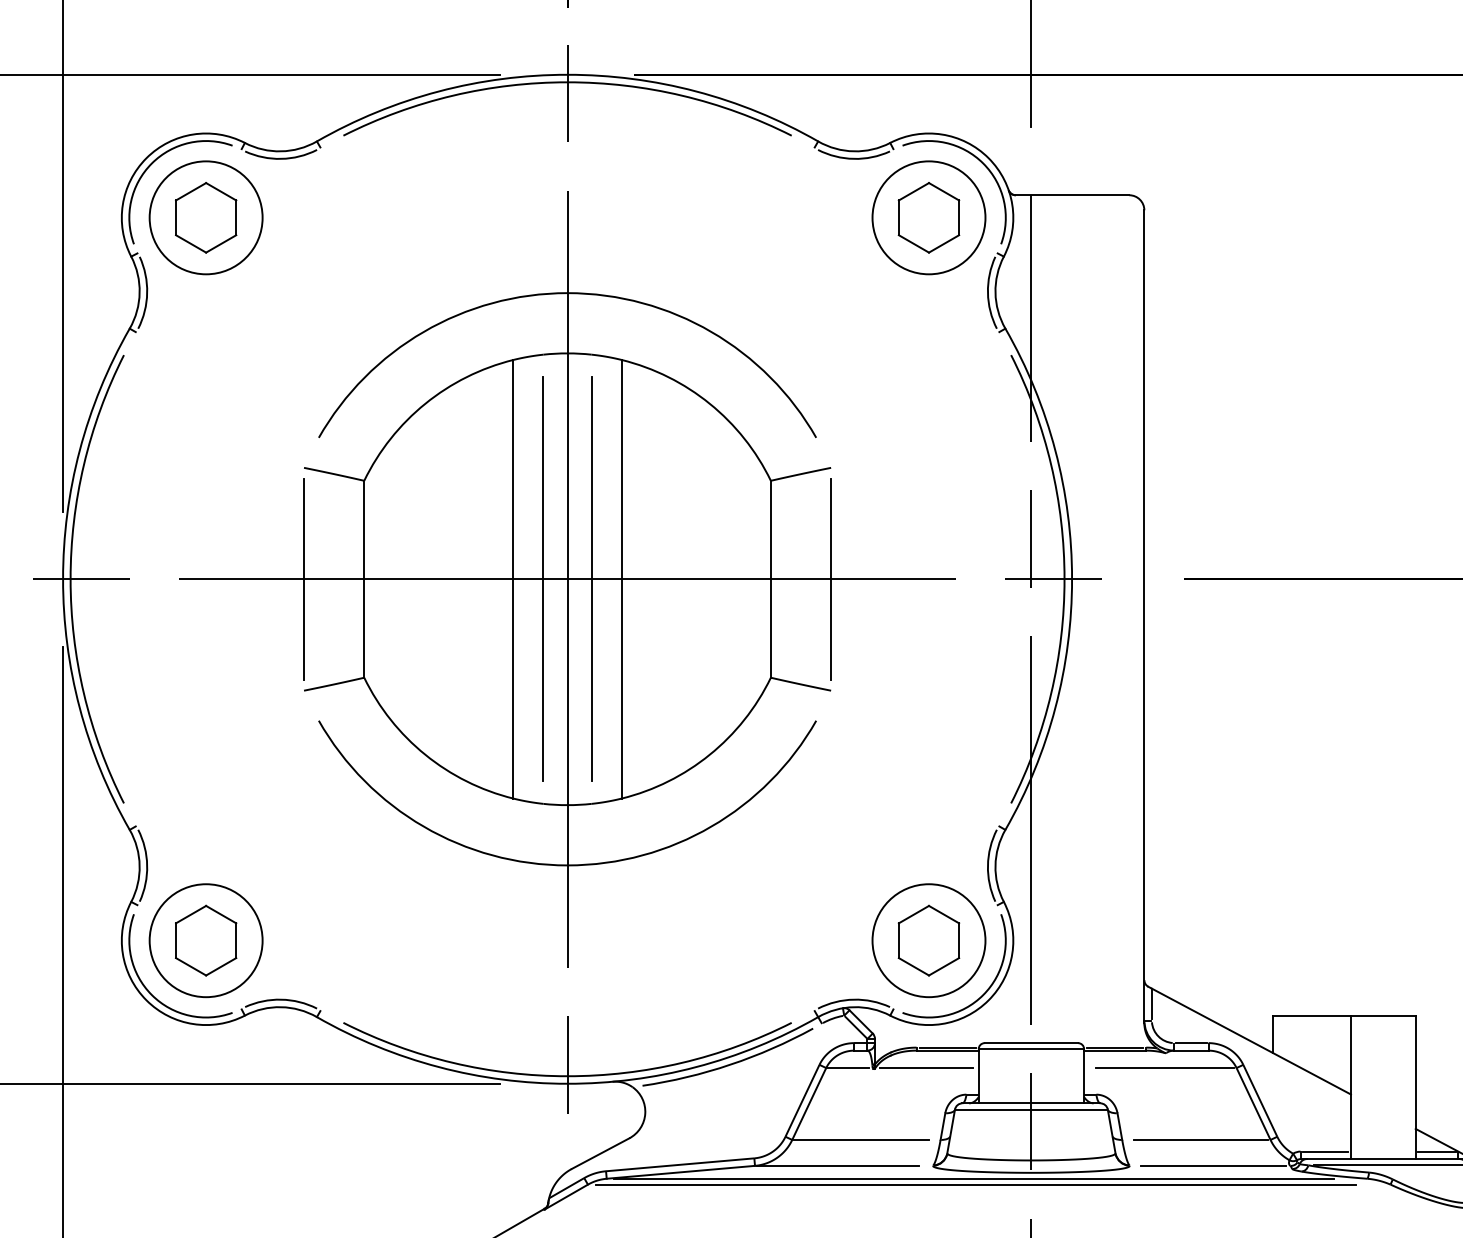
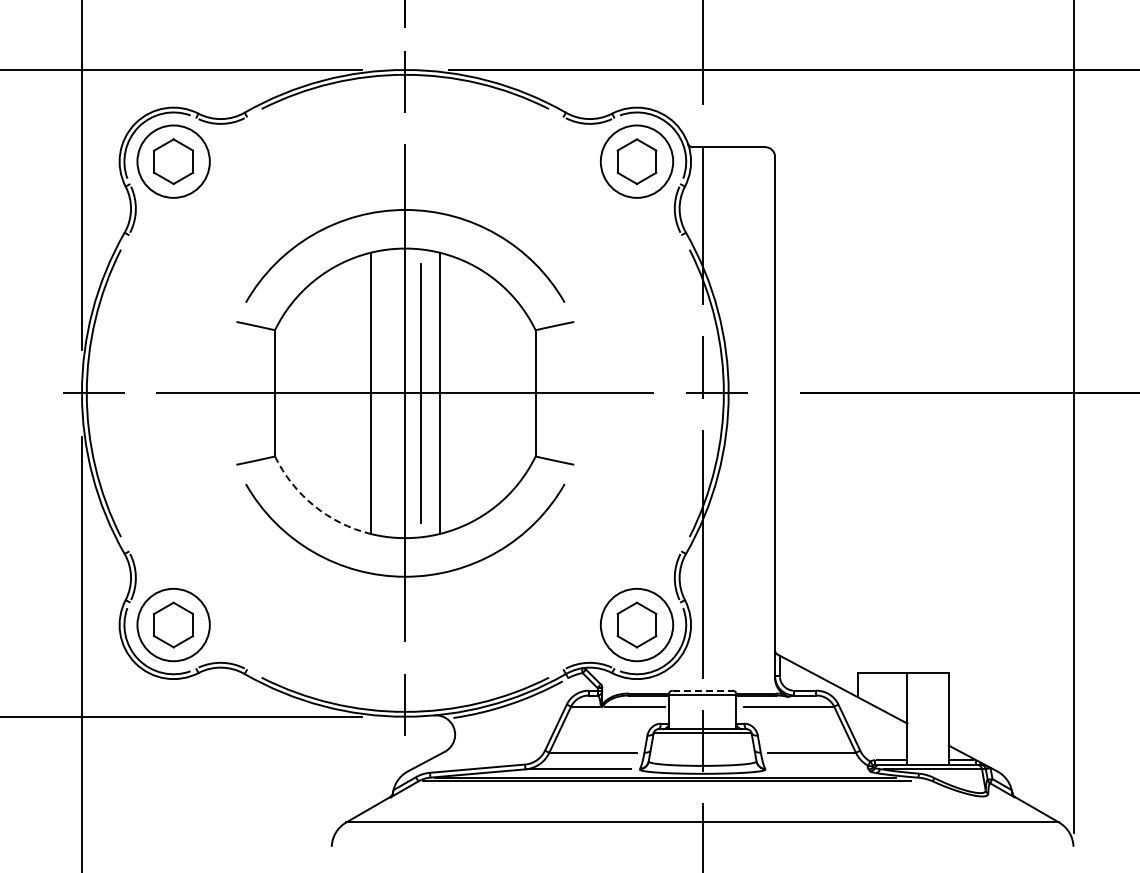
line: (542, 577) -> (389, 392), removed
line: (304, 579) -> (236, 393), removed
line: (831, 579) -> (574, 393), removed
arc: (425, 754) -> (314, 505), solid -> dashed
line: (1031, 1042) -> (702, 690), solid -> dashed
line: (1212, 1166) -> (818, 769), removed

